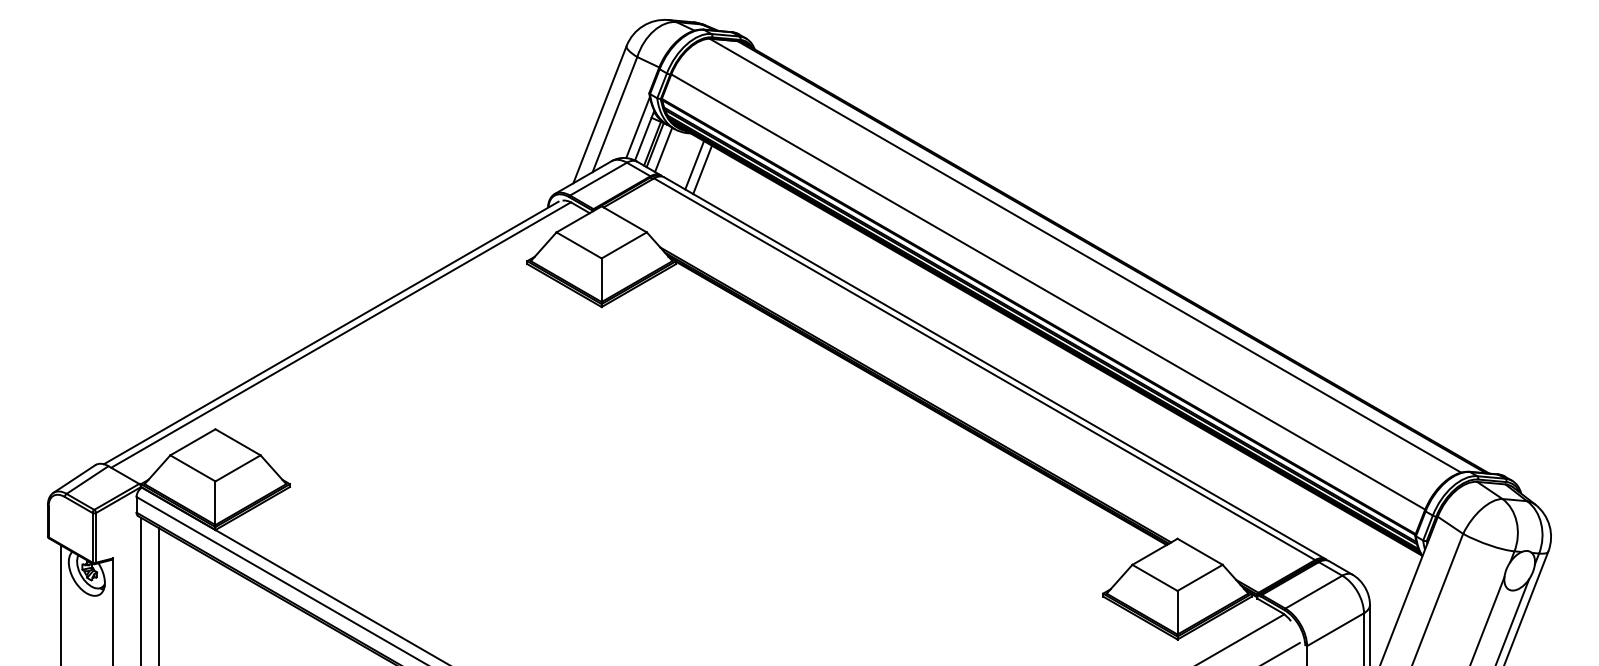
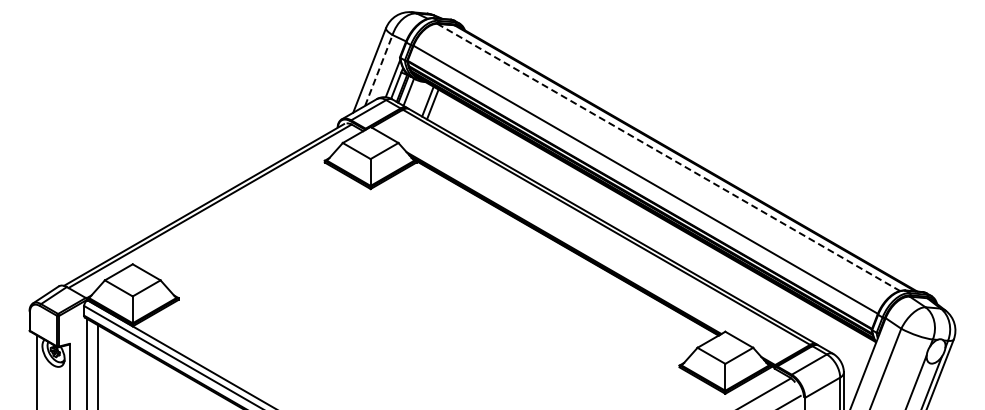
line: (616, 114) -> (379, 70), solid -> dashed
line: (1086, 255) -> (669, 157), solid -> dashed

